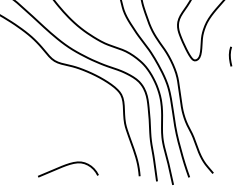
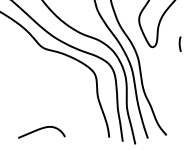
curve: (68, 165) -> (41, 129), moved

